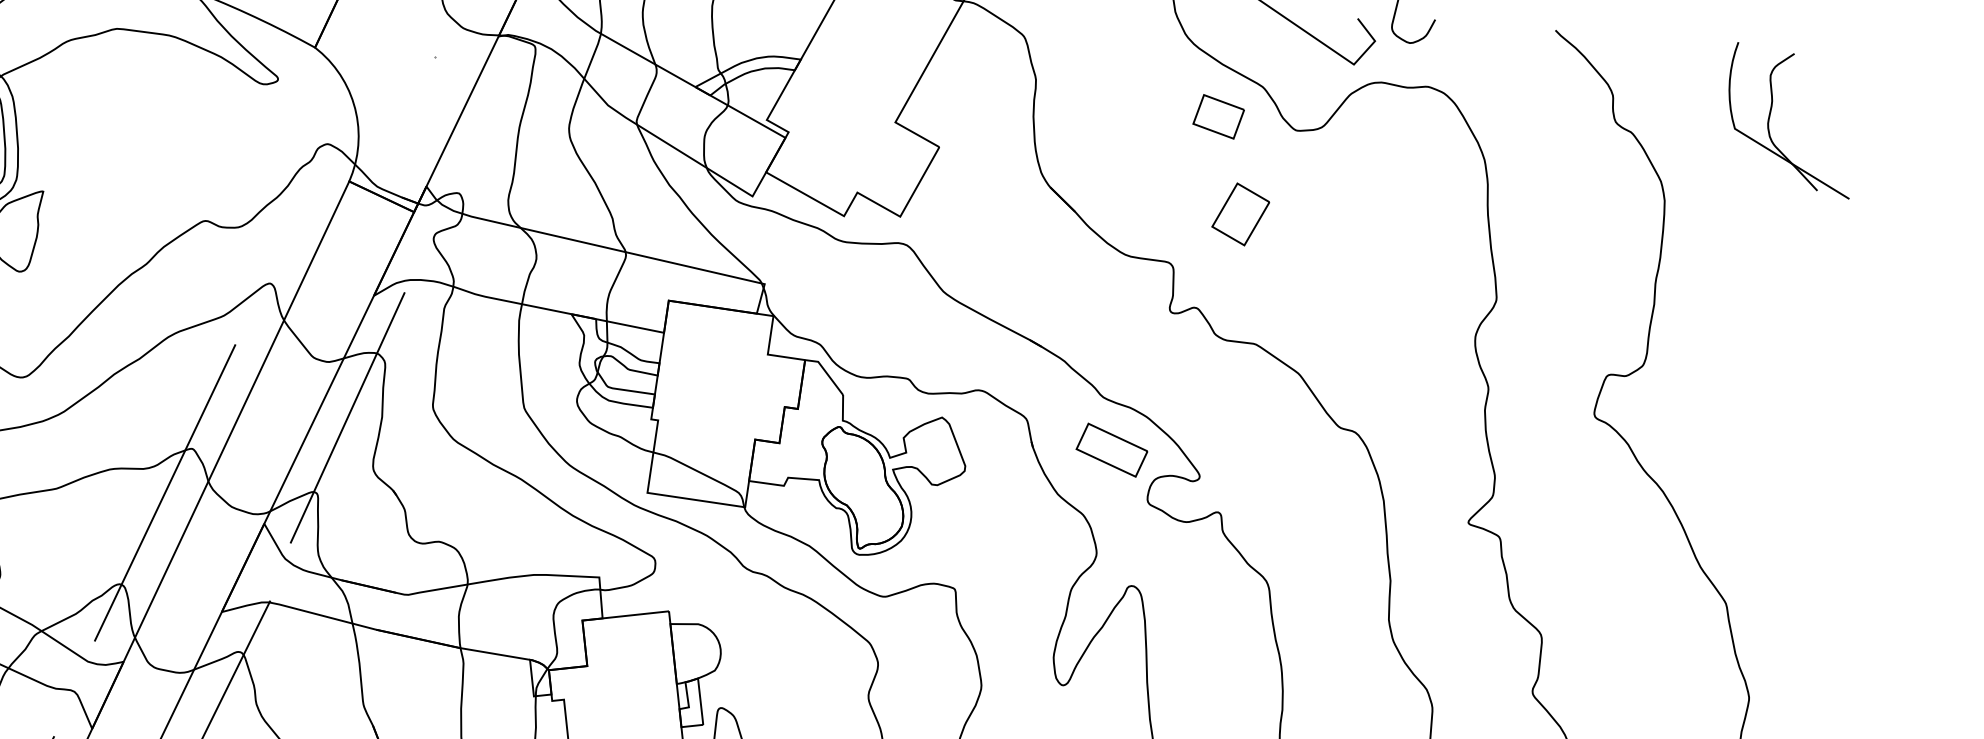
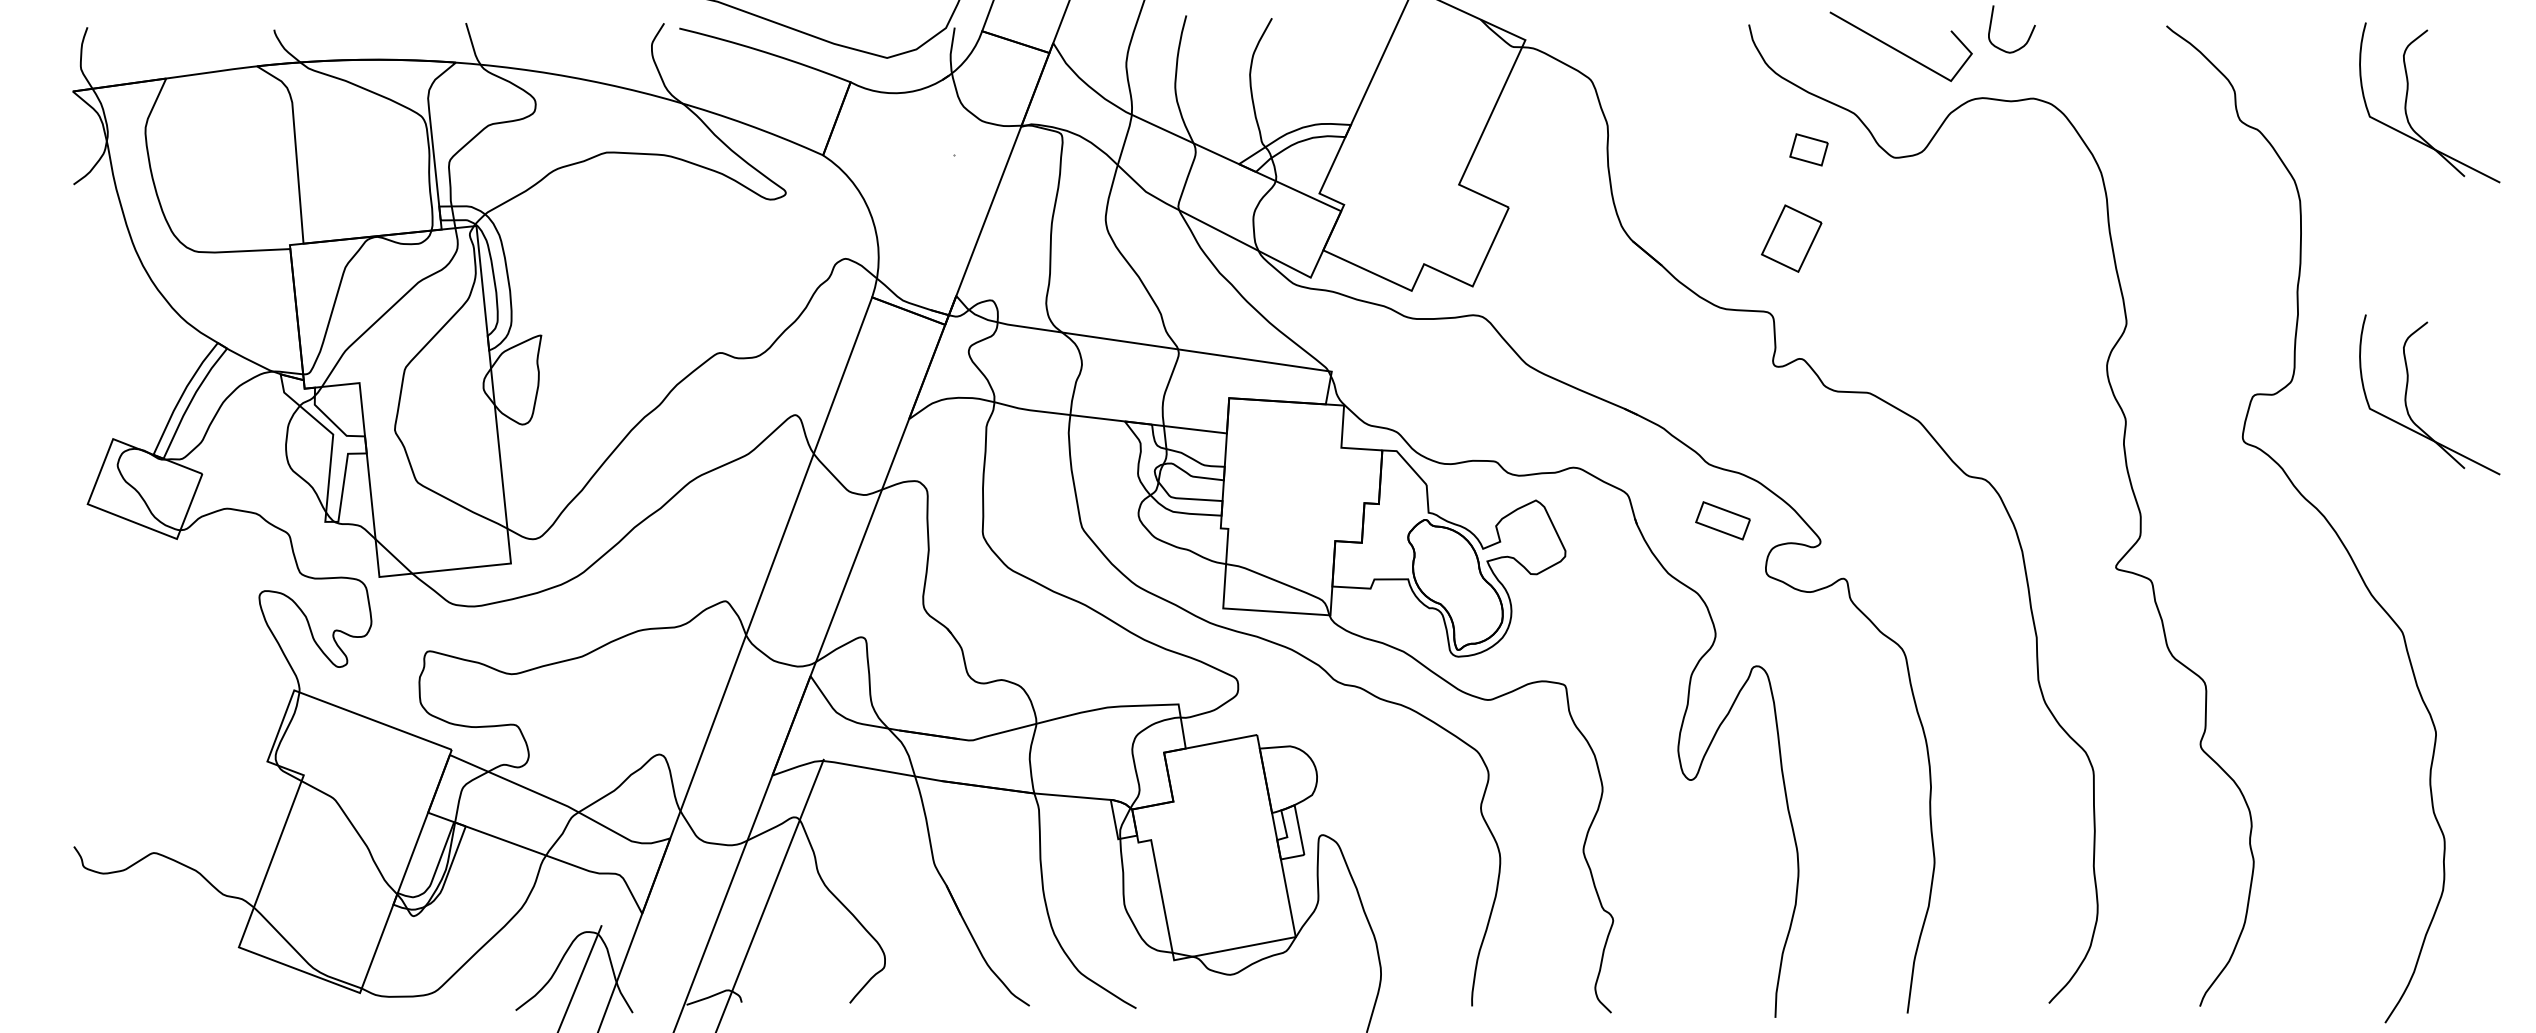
part: (1218, 116) -> (1808, 149), size x0.7
part: (1240, 214) -> (1791, 238), moved
part: (1748, 383) -> (2407, 391), added
line: (347, 417) -> (891, 553), removed
part: (1111, 449) -> (1722, 520), size x0.7
line: (165, 492) -> (700, 651), removed

